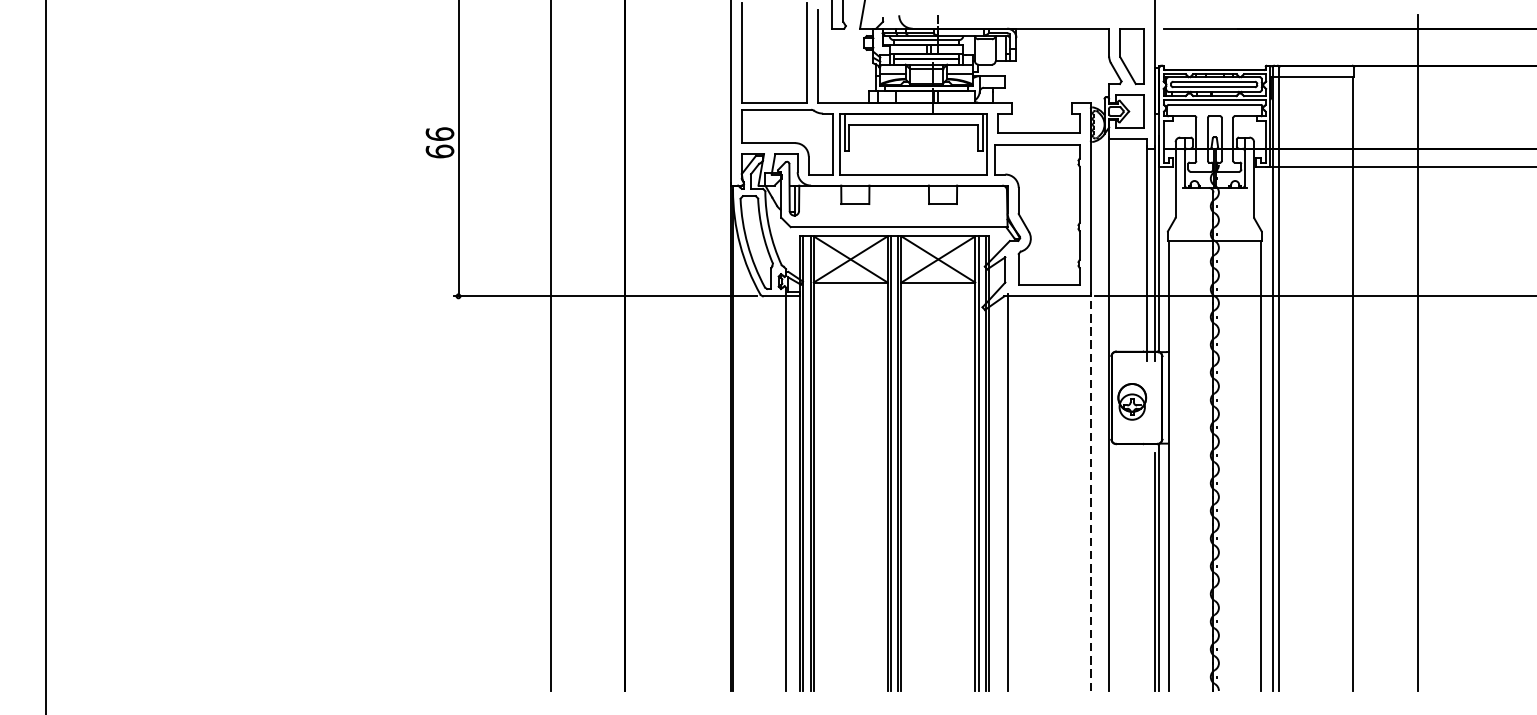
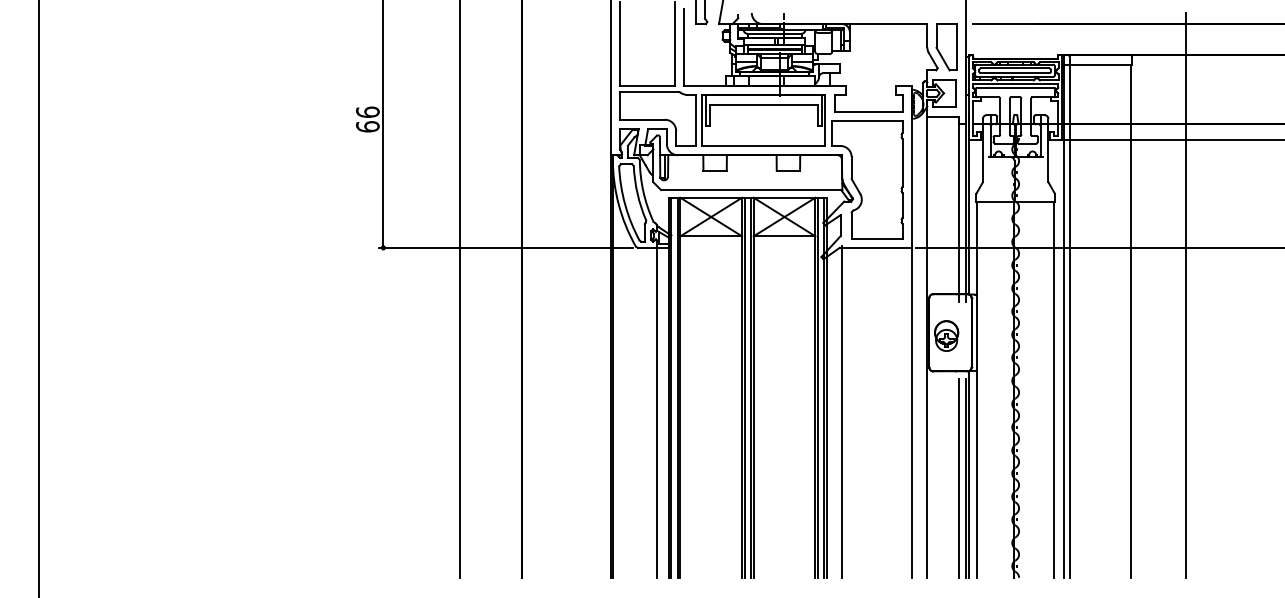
line: (1090, 490) -> (911, 410), dashed -> solid
line: (1146, 572) -> (958, 478), added

